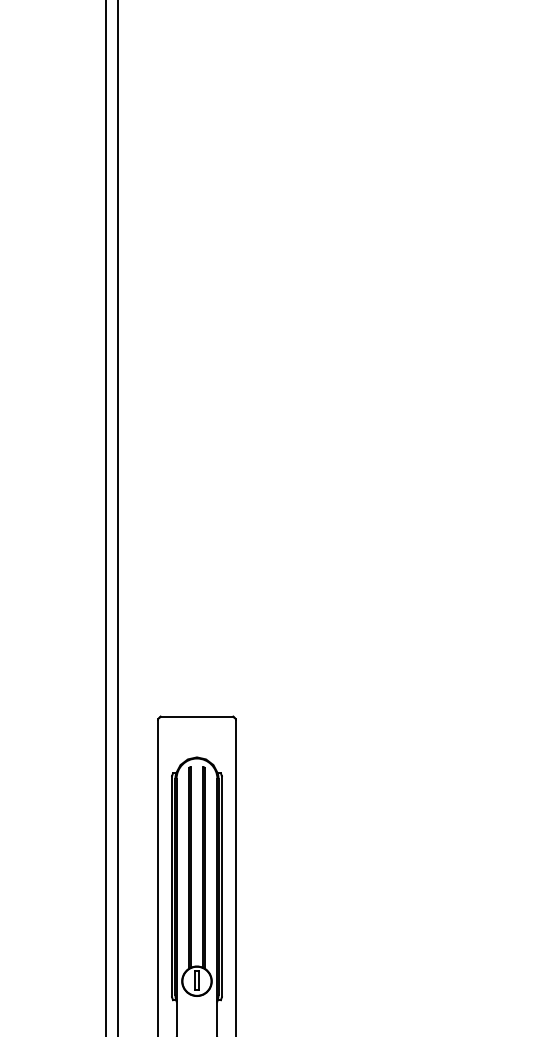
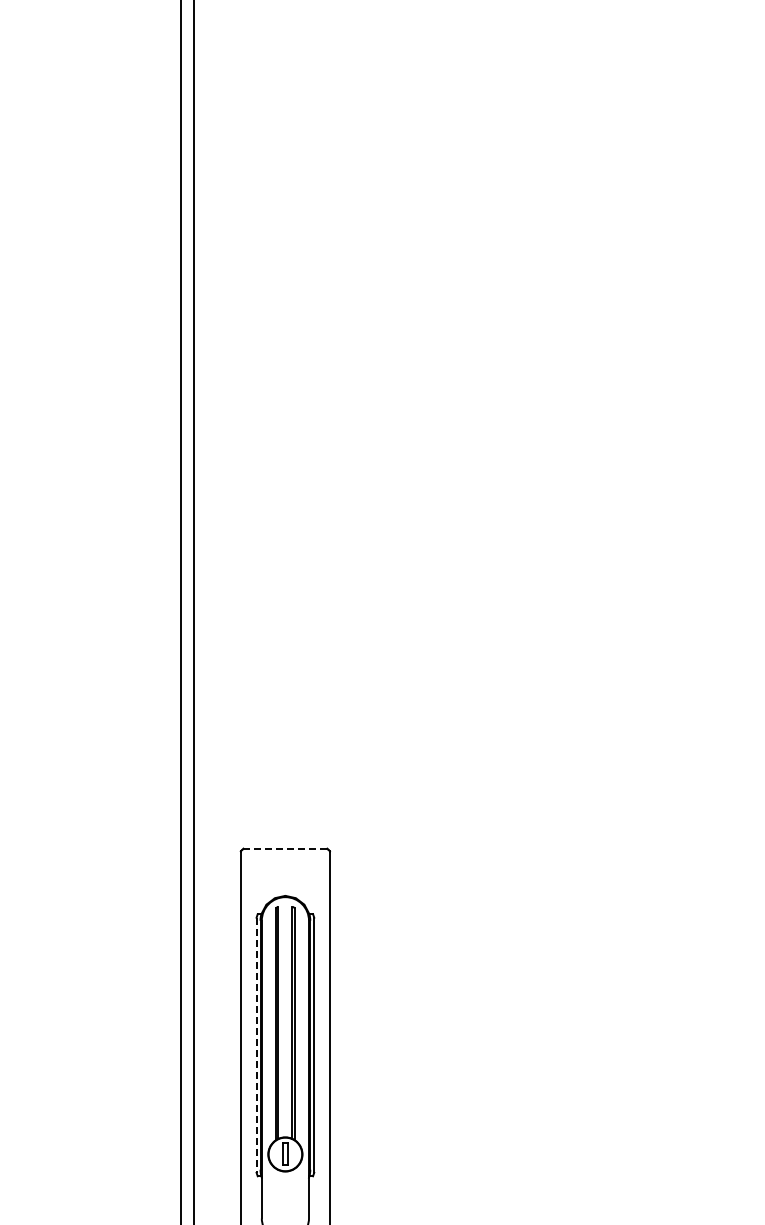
line: (197, 716) -> (285, 848), solid -> dashed
line: (171, 886) -> (256, 1045), solid -> dashed

